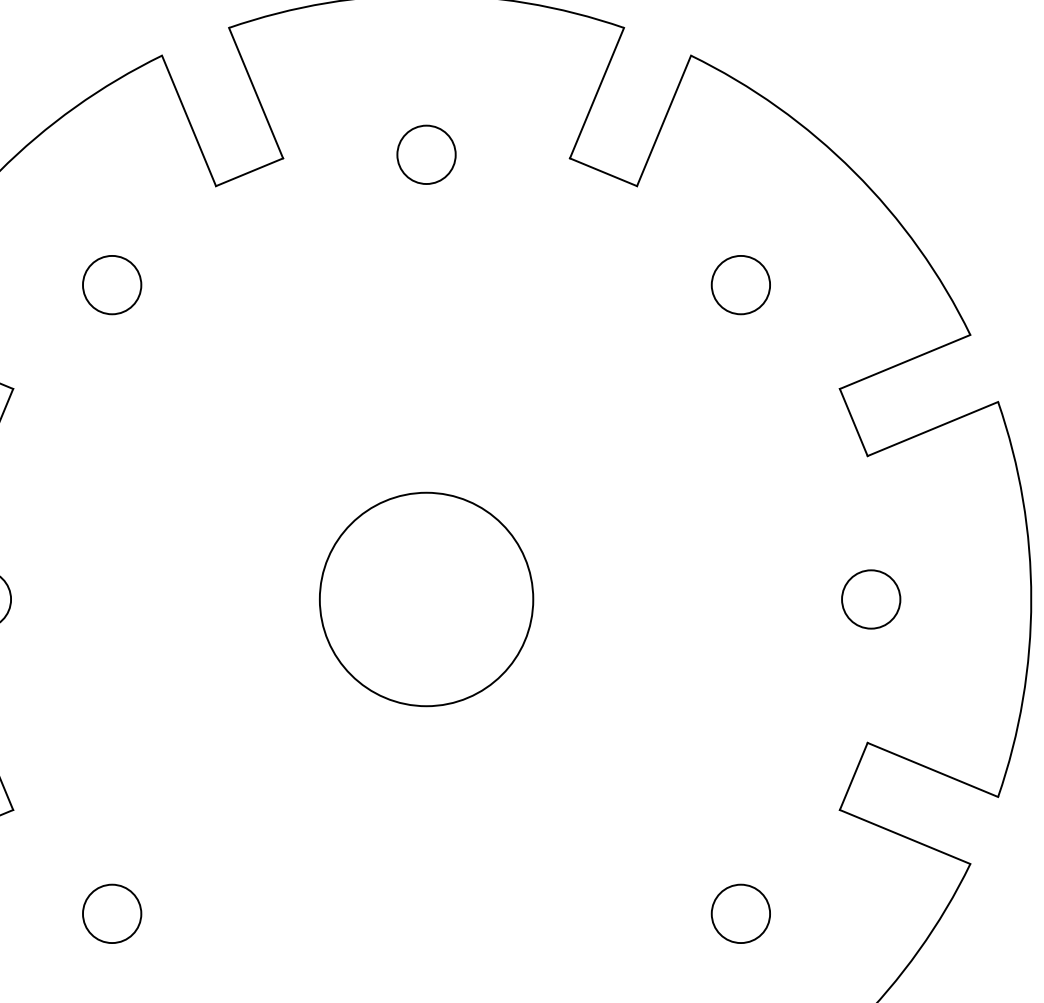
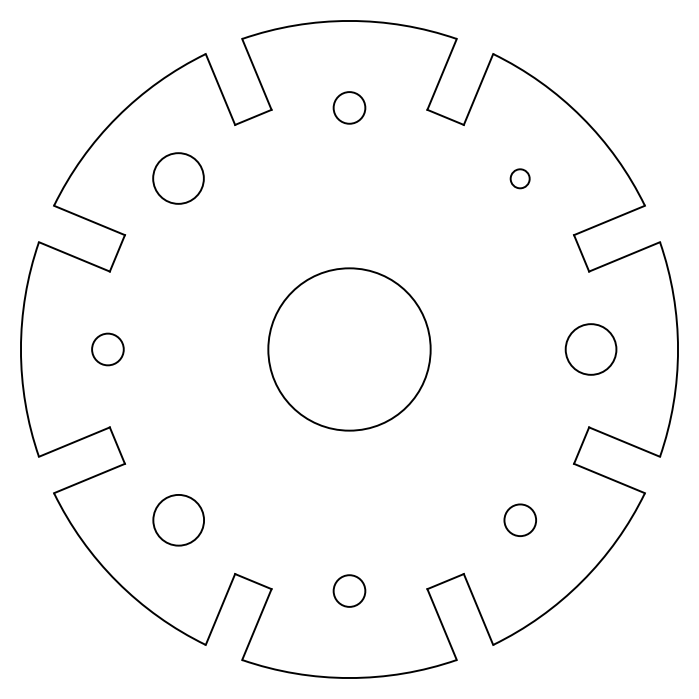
circle: (111, 284) -> (178, 178), size x1.6
circle: (739, 284) -> (519, 178), size x0.6
circle: (426, 599) -> (349, 349), size x1.4
circle: (870, 599) -> (590, 349), size x1.6
circle: (111, 914) -> (178, 520), size x1.6

